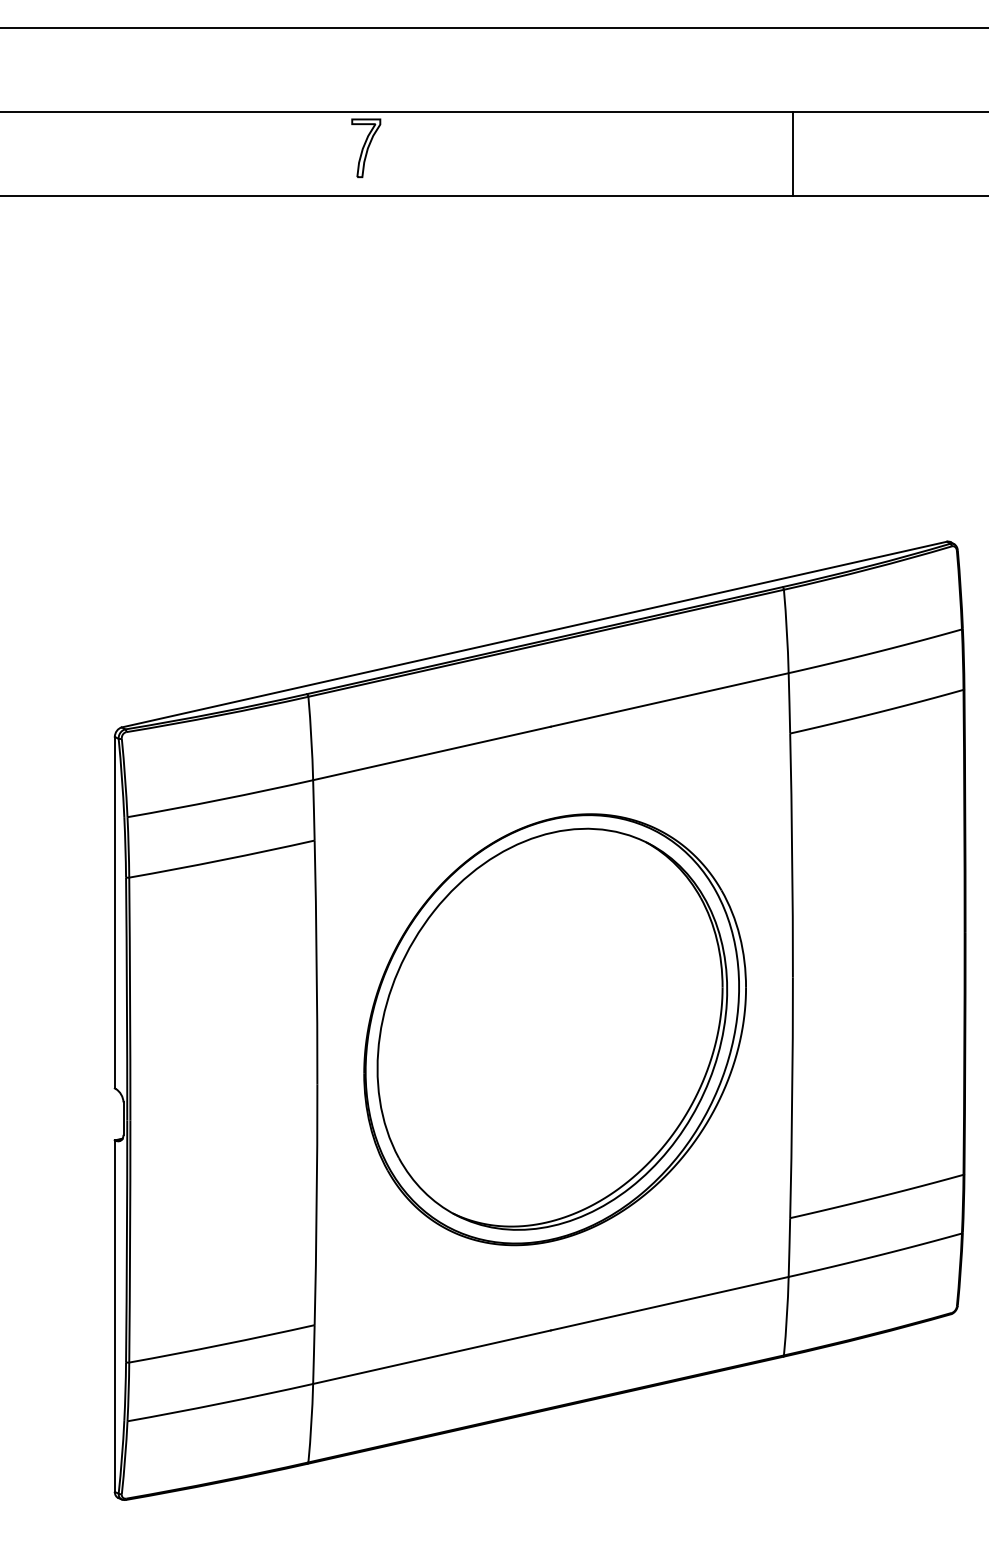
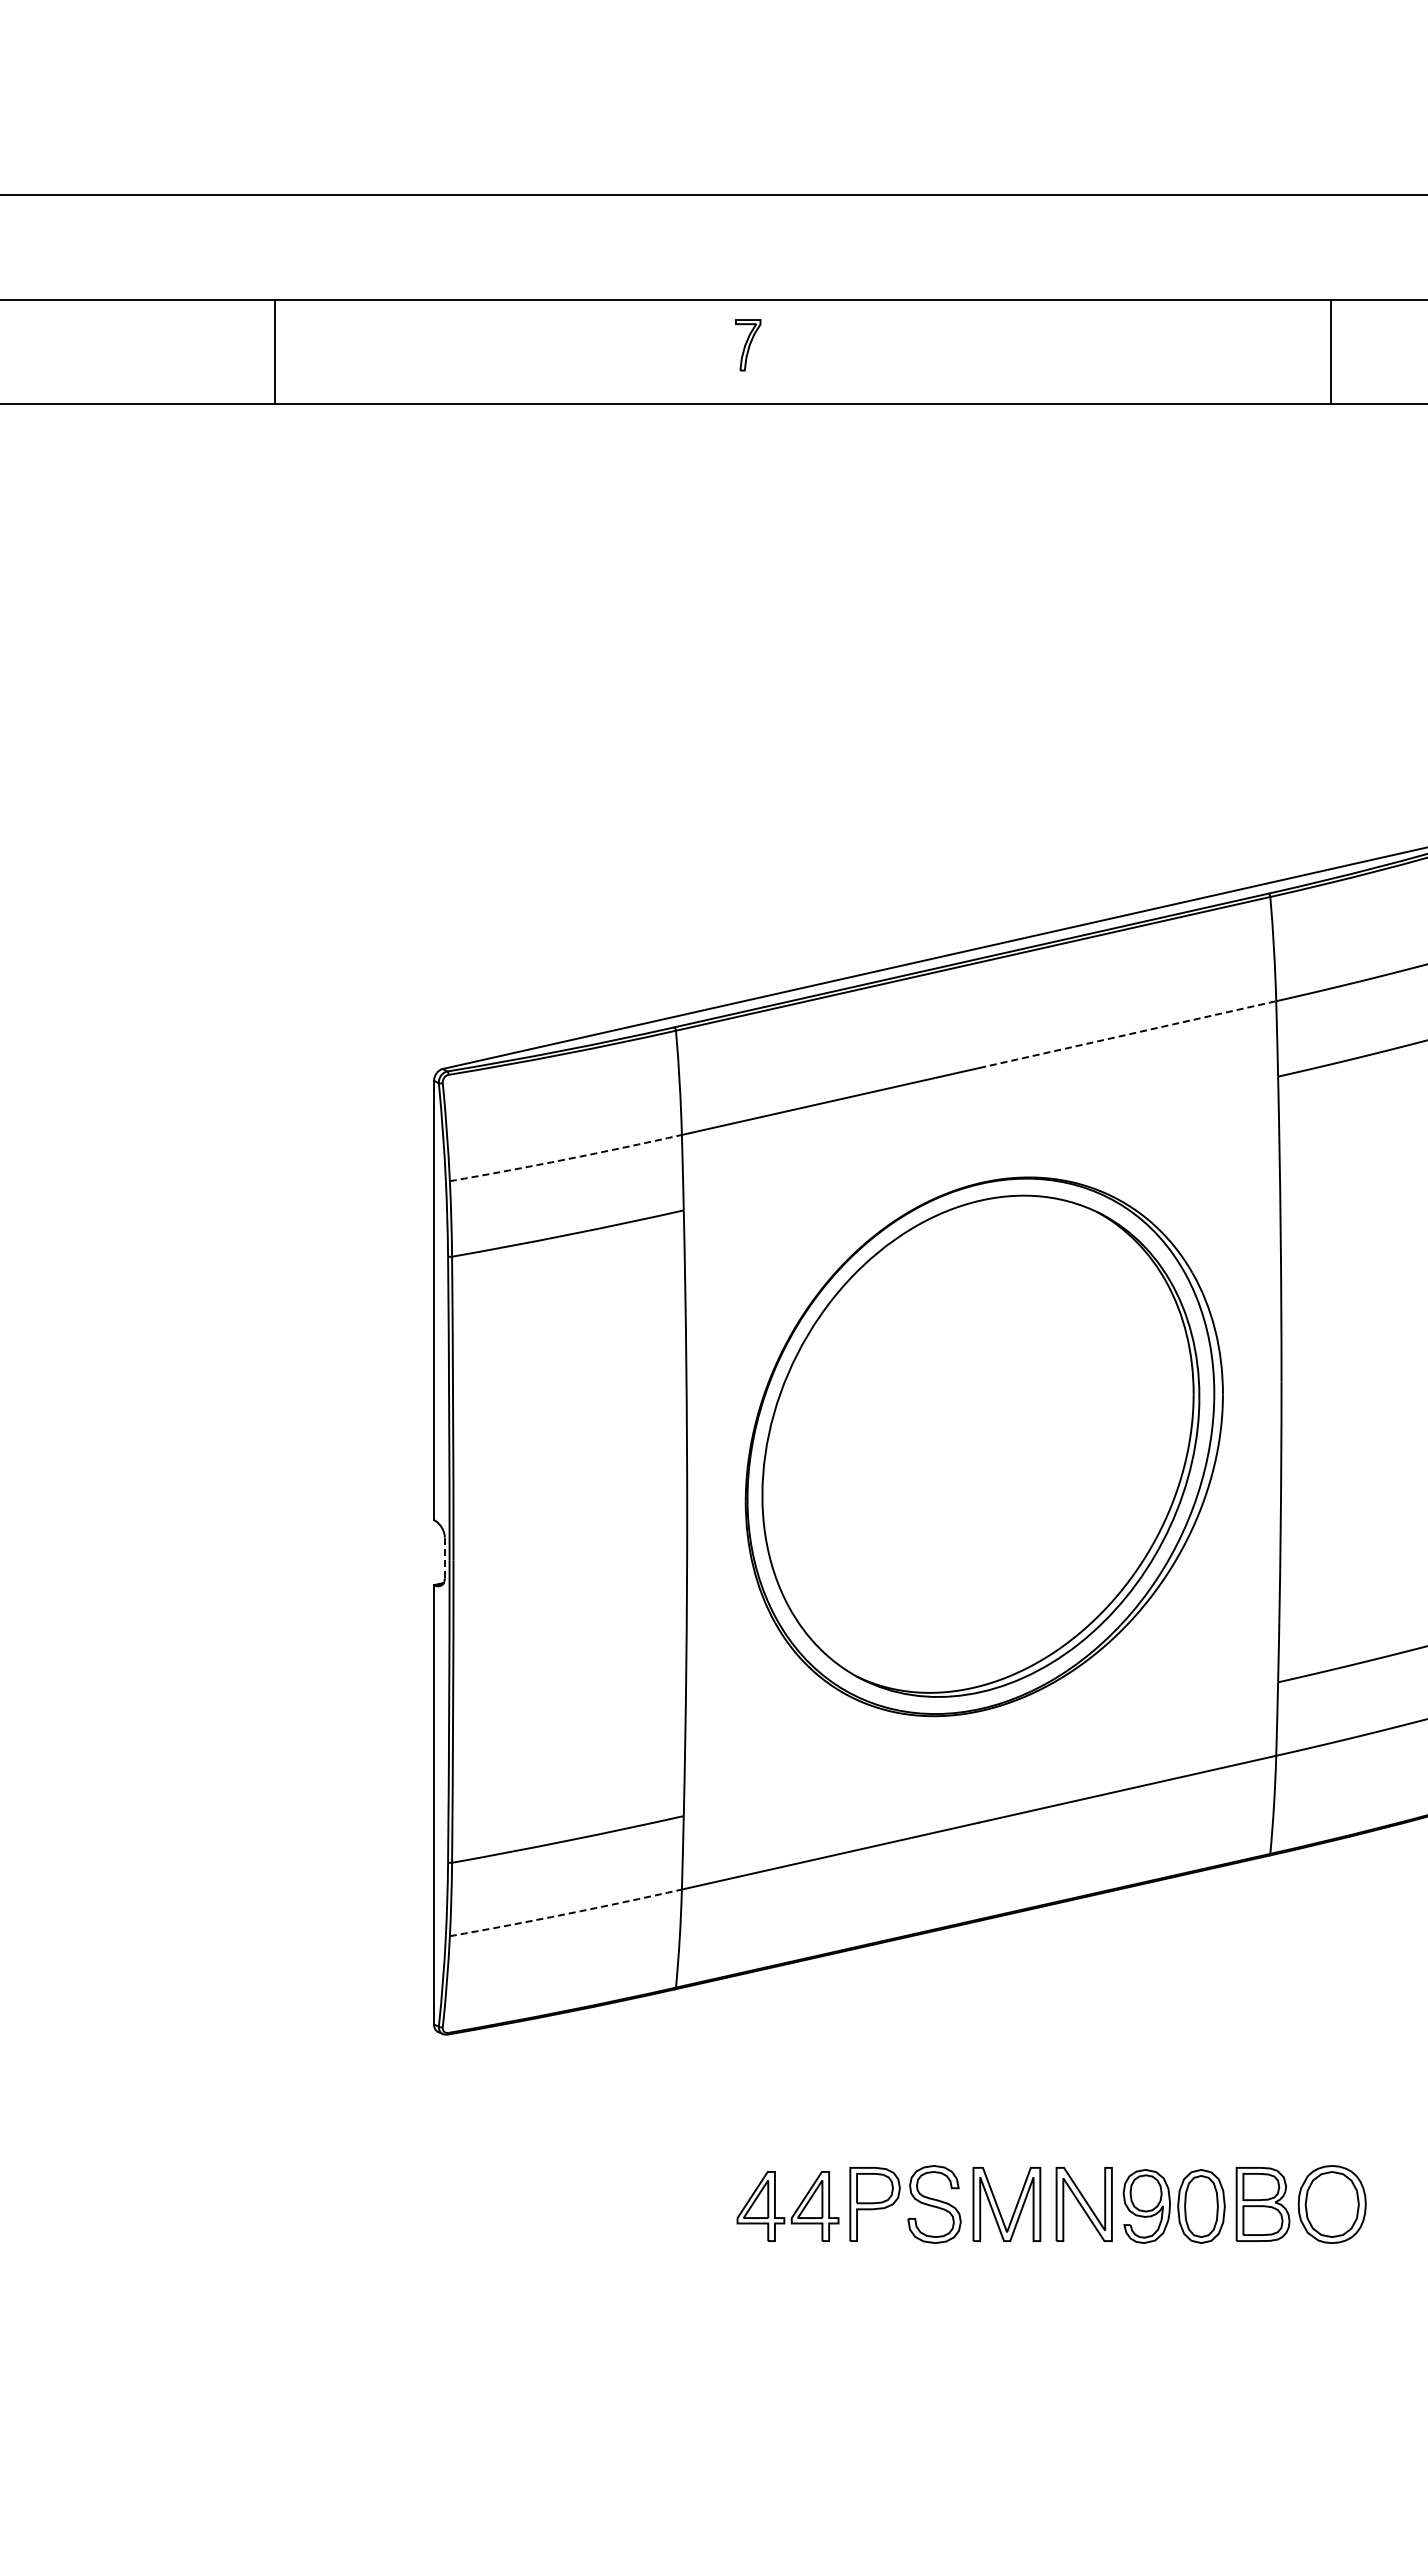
part: (365, 148) -> (747, 345), size x0.7
line: (792, 153) -> (1330, 351), moved
line: (670, 699) -> (1128, 1034), solid -> dashed
arc: (220, 799) -> (566, 1159), solid -> dashed
line: (123, 1118) -> (444, 1557), solid -> dashed
arc: (220, 1403) -> (566, 1914), solid -> dashed

